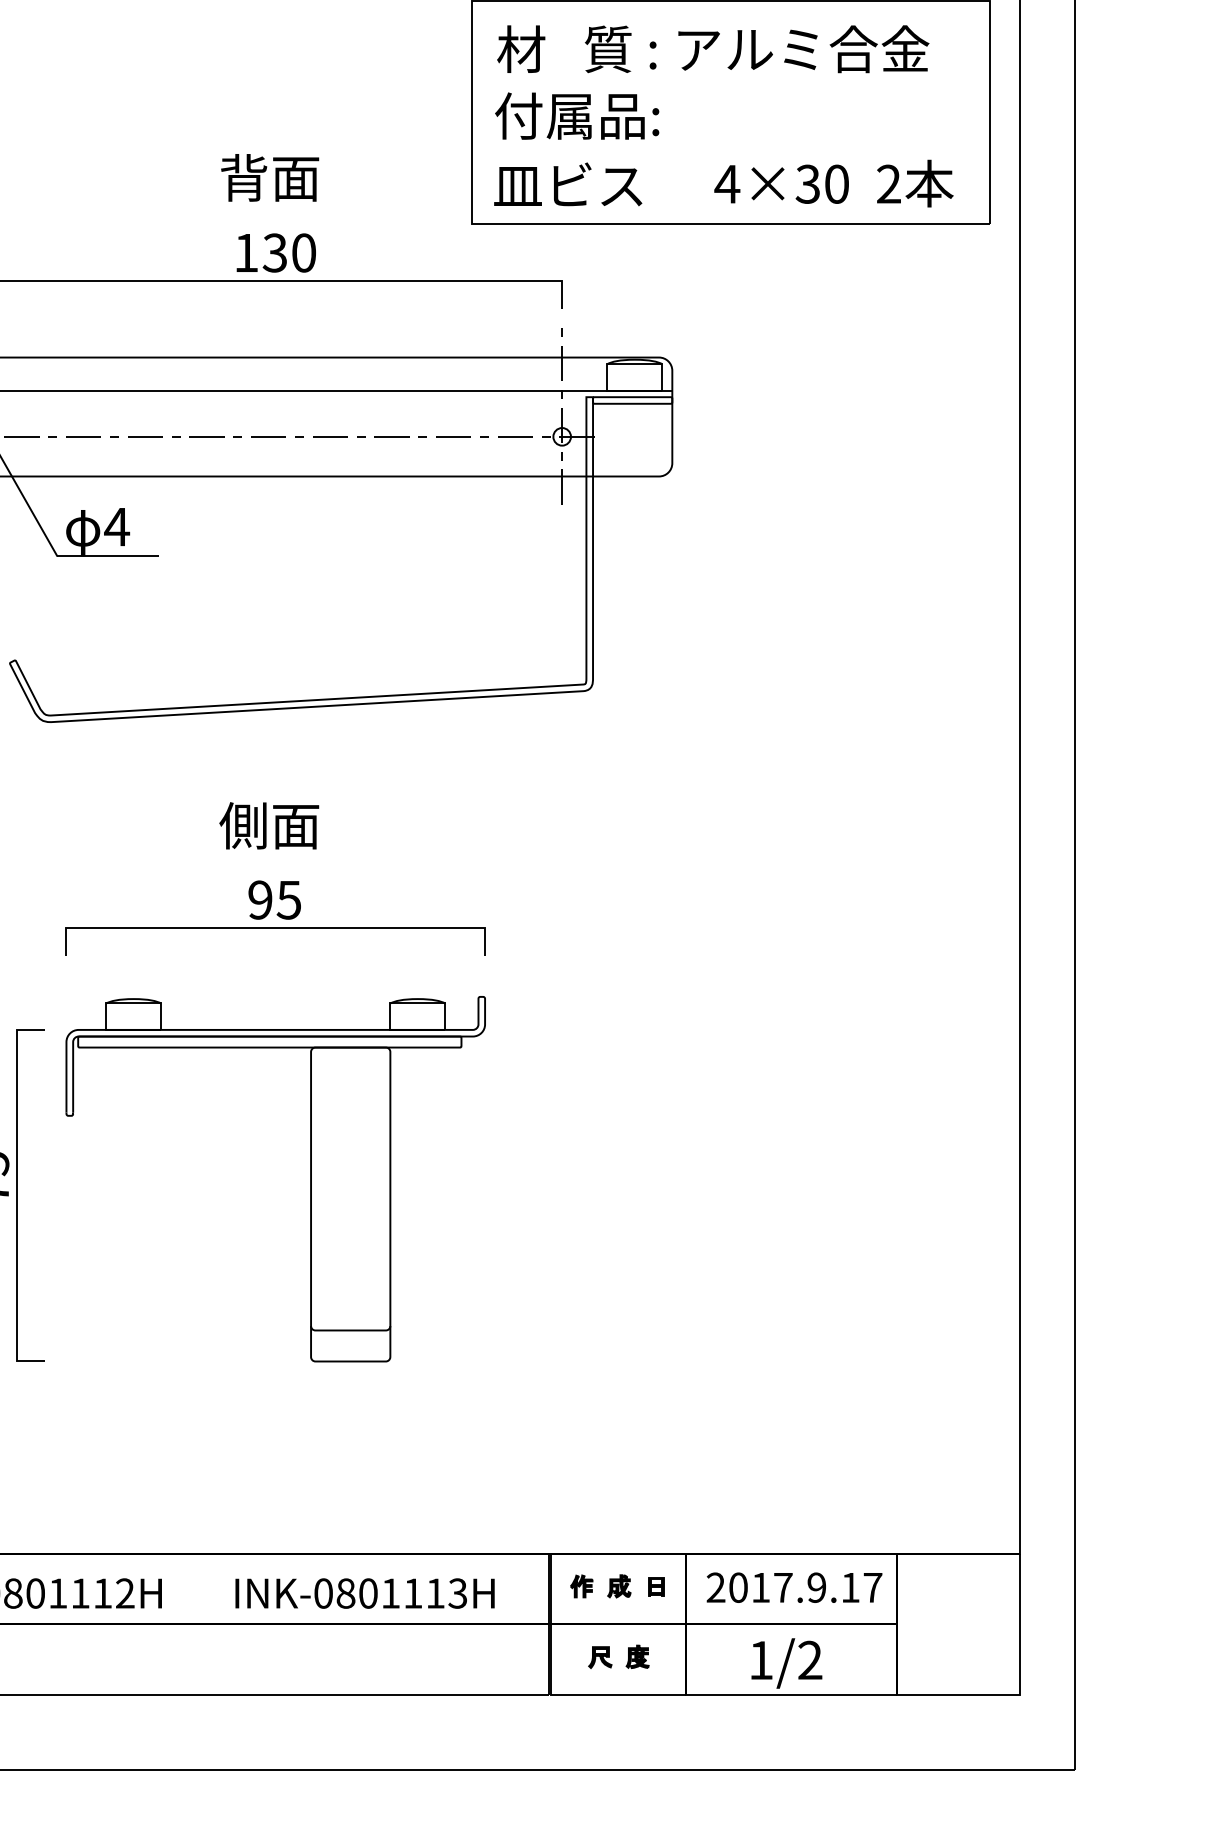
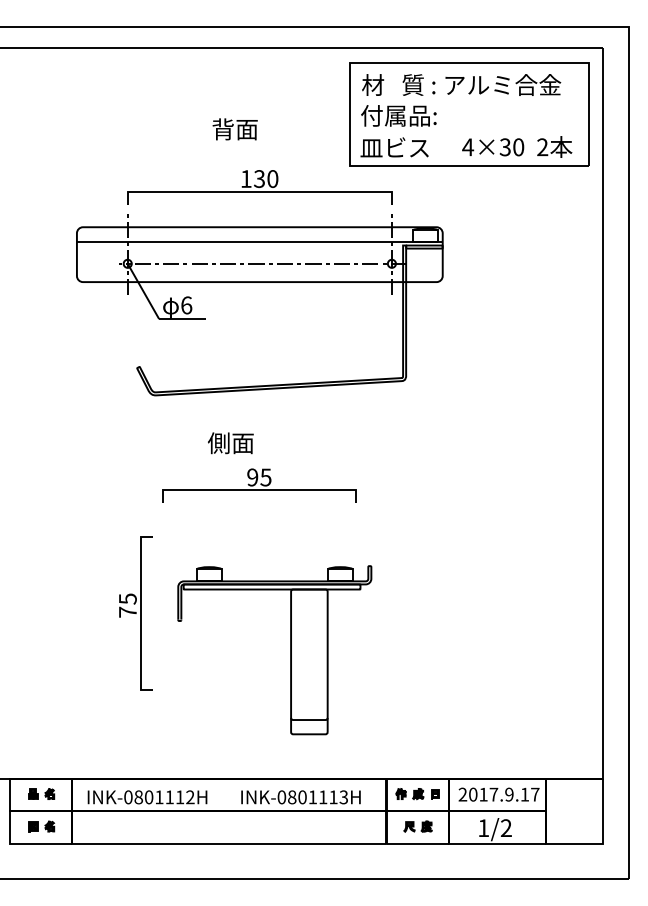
text: (268, 178) -> (234, 129), moved
text: (116, 527) -> (186, 305), 4 -> 6
text: (268, 826) -> (230, 443), moved
part: (309, 1179) -> (290, 650), moved

